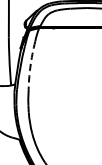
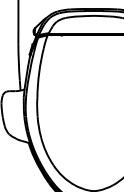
arc: (30, 66) -> (39, 72), dashed -> solid

